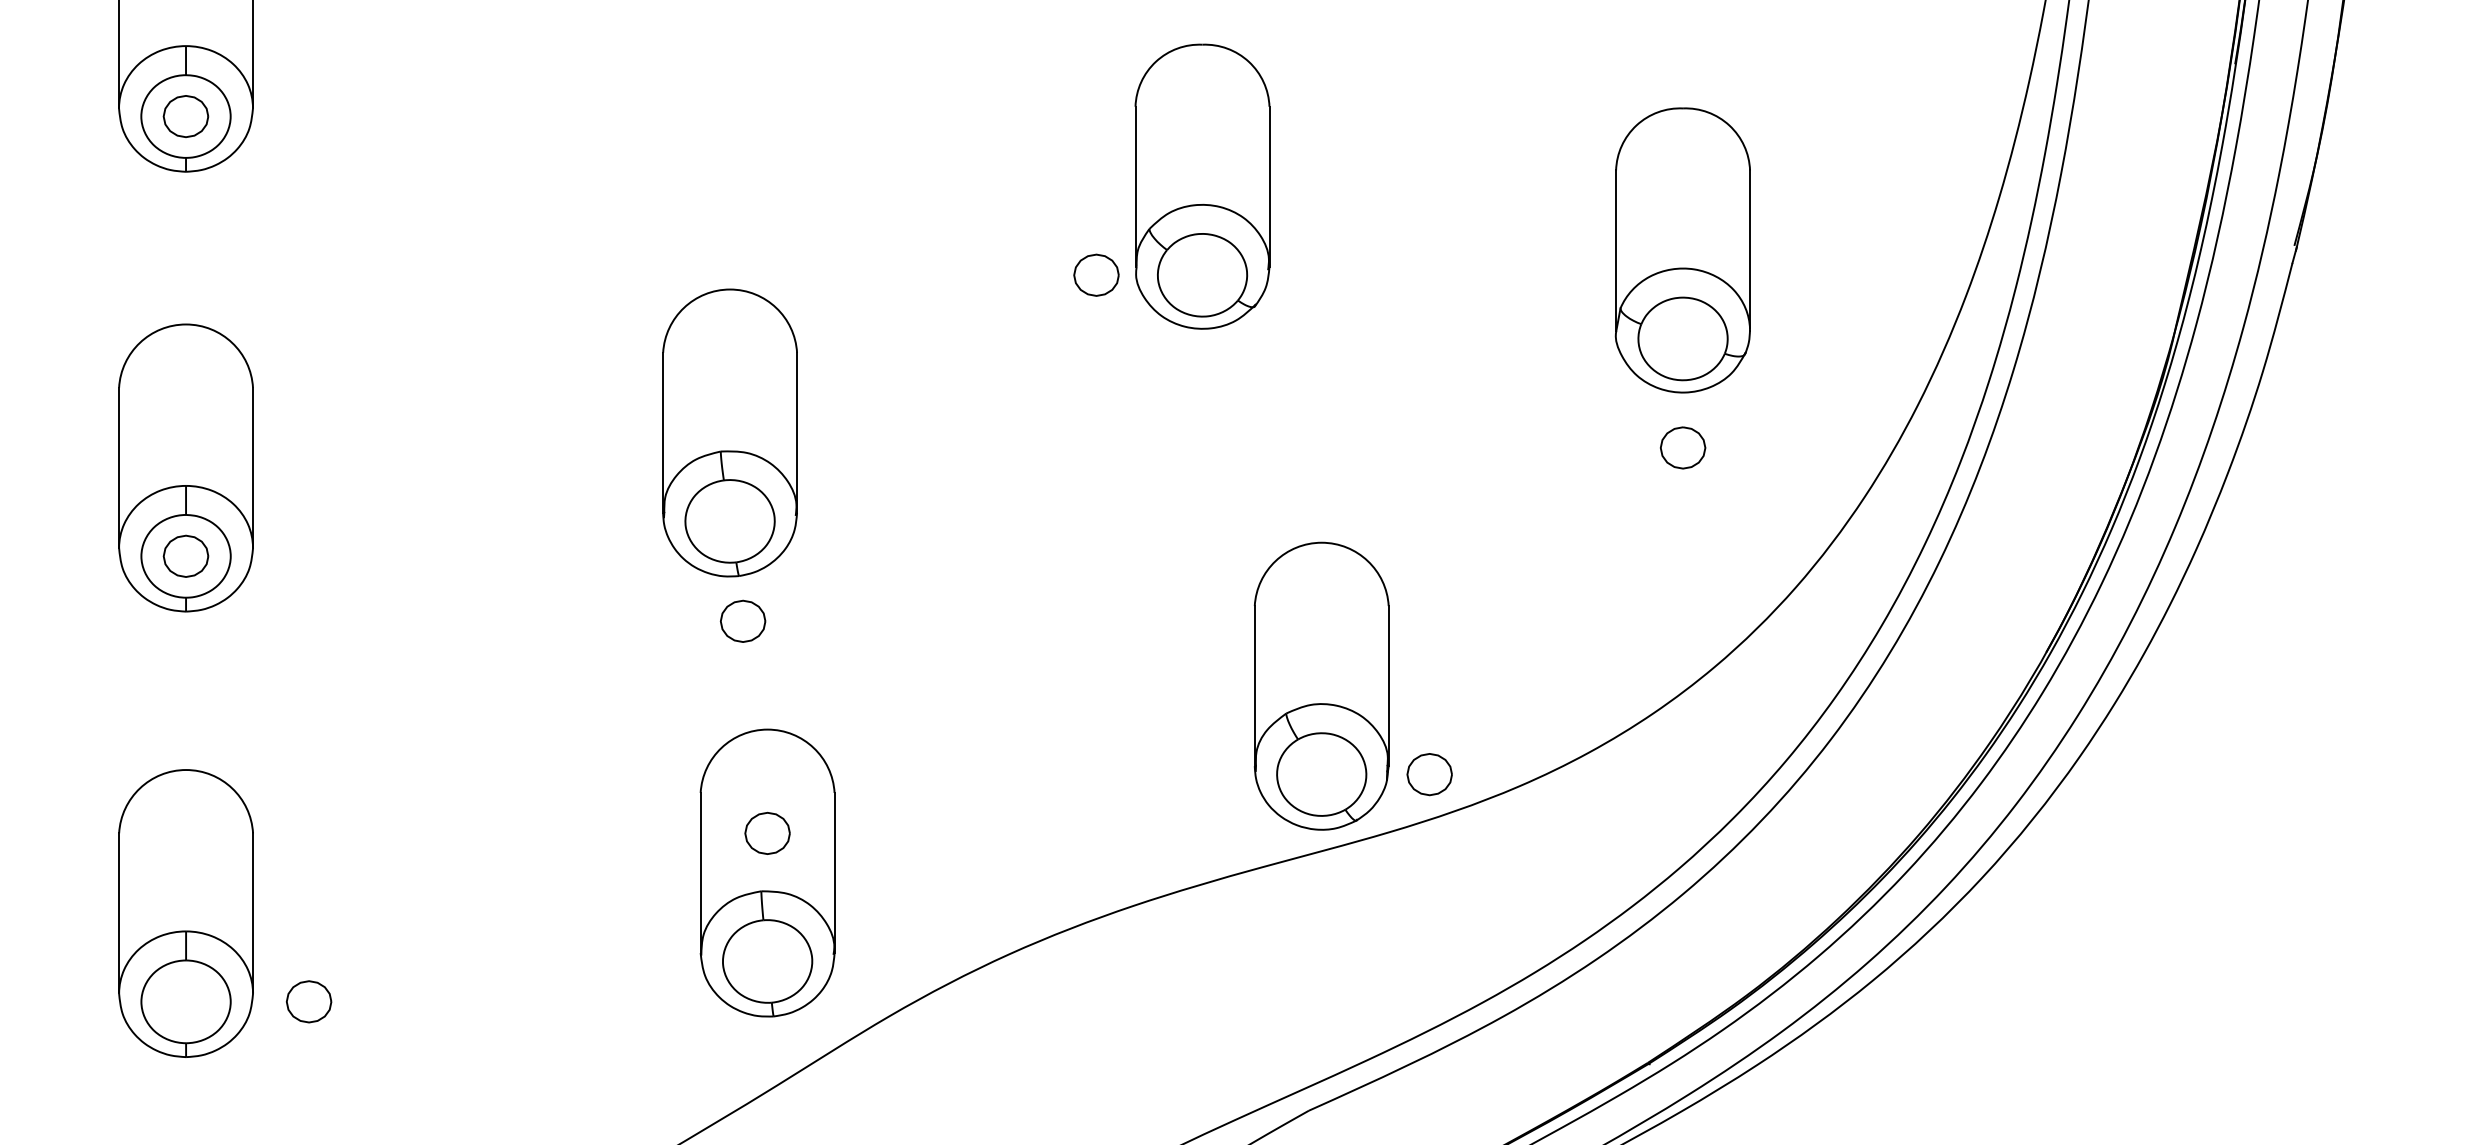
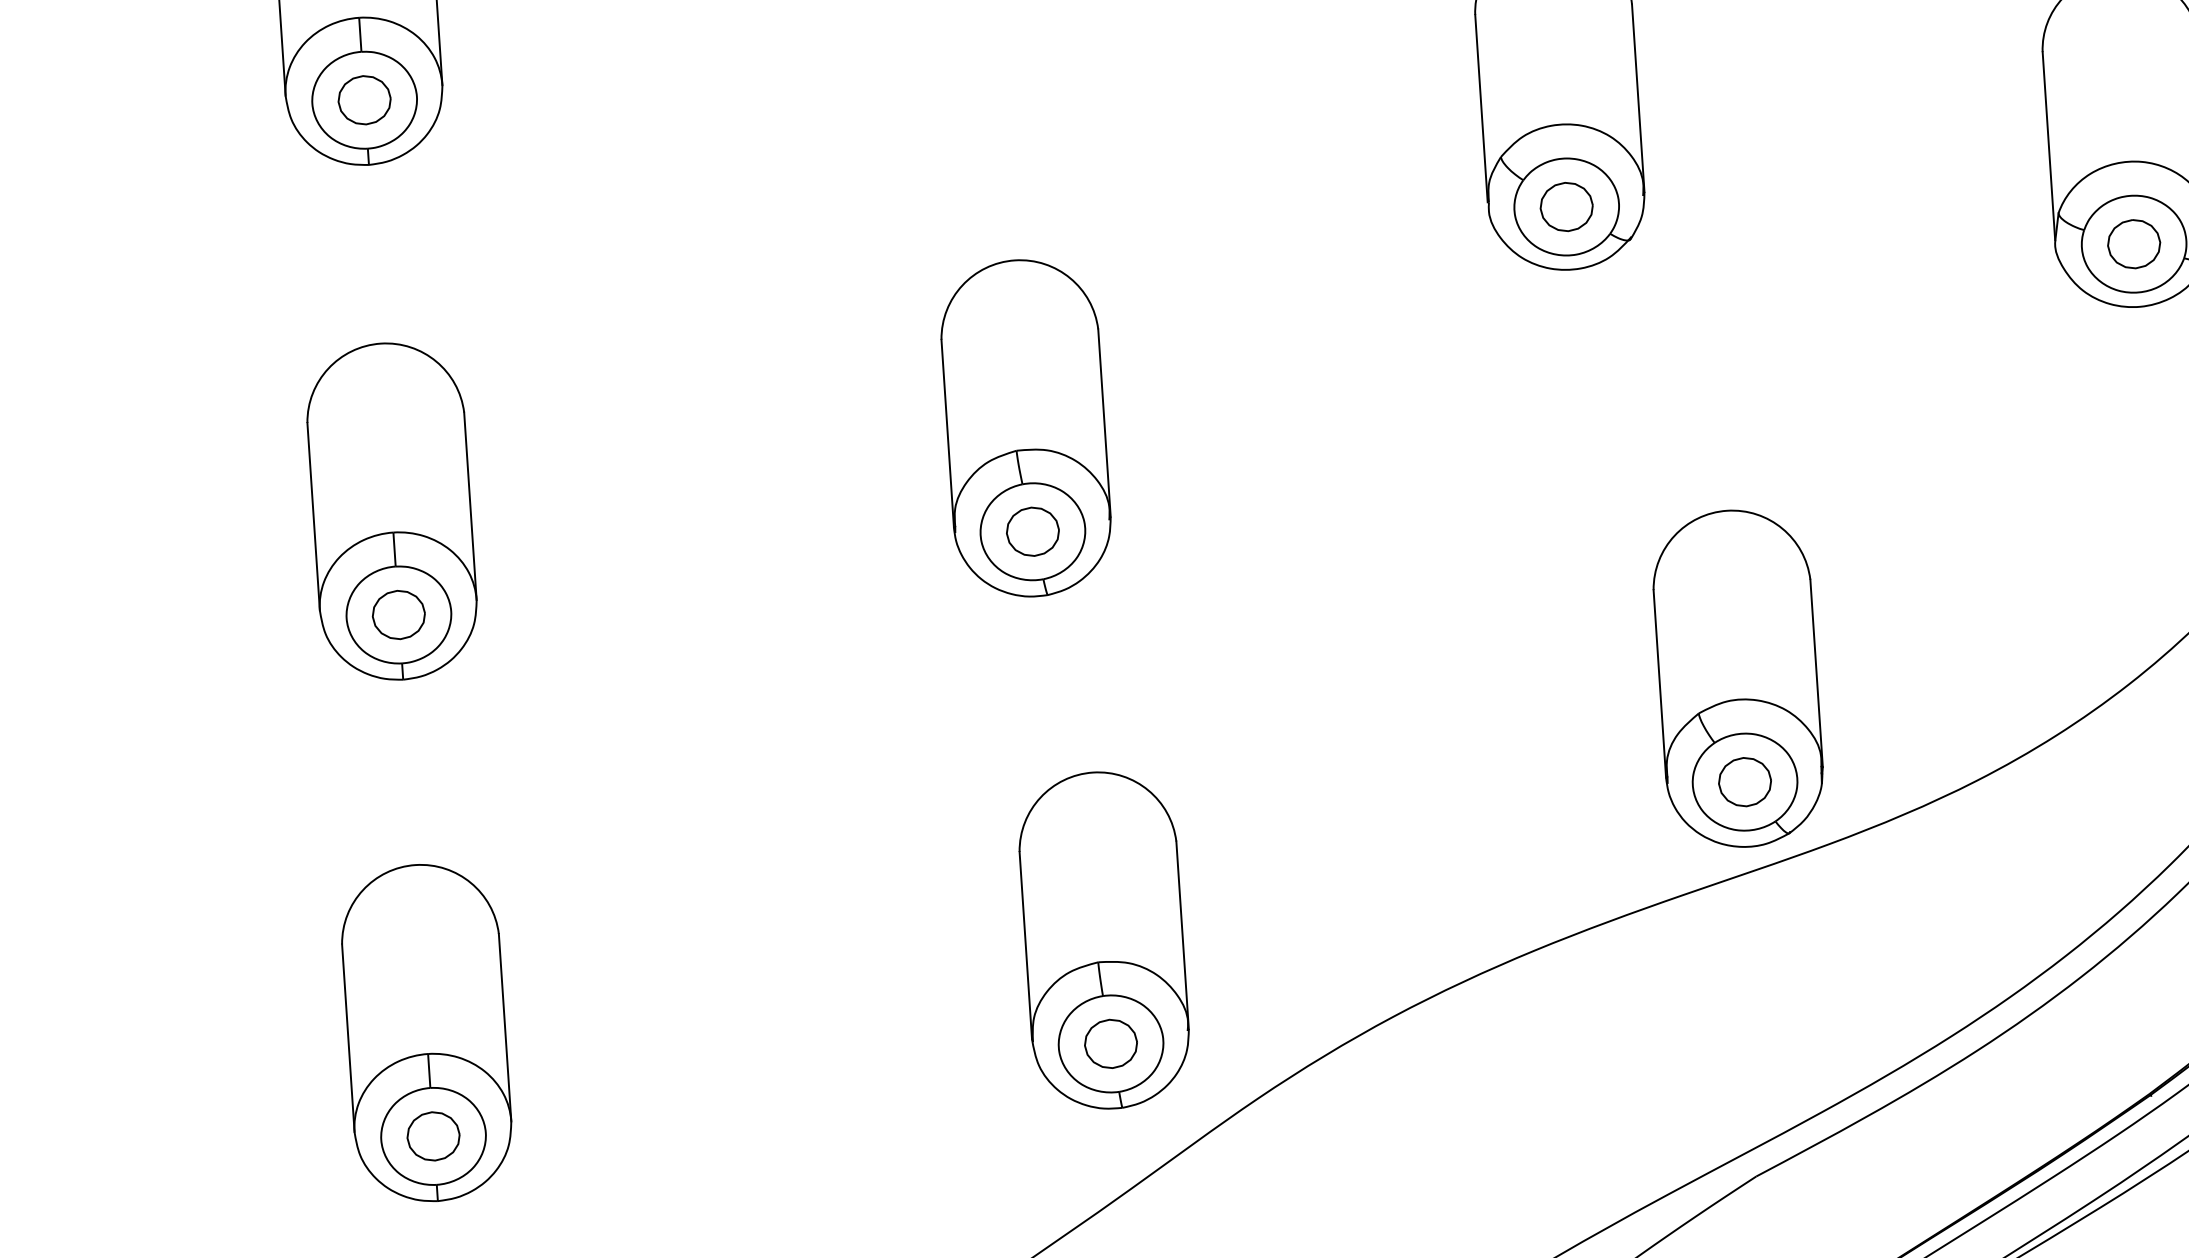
part: (1096, 274) -> (1566, 206), moved
part: (1683, 447) -> (2134, 243), moved
part: (742, 620) -> (1032, 530), moved
part: (1429, 774) -> (1744, 782), moved
part: (767, 832) -> (1110, 1042), moved
part: (308, 1001) -> (432, 1136), moved

